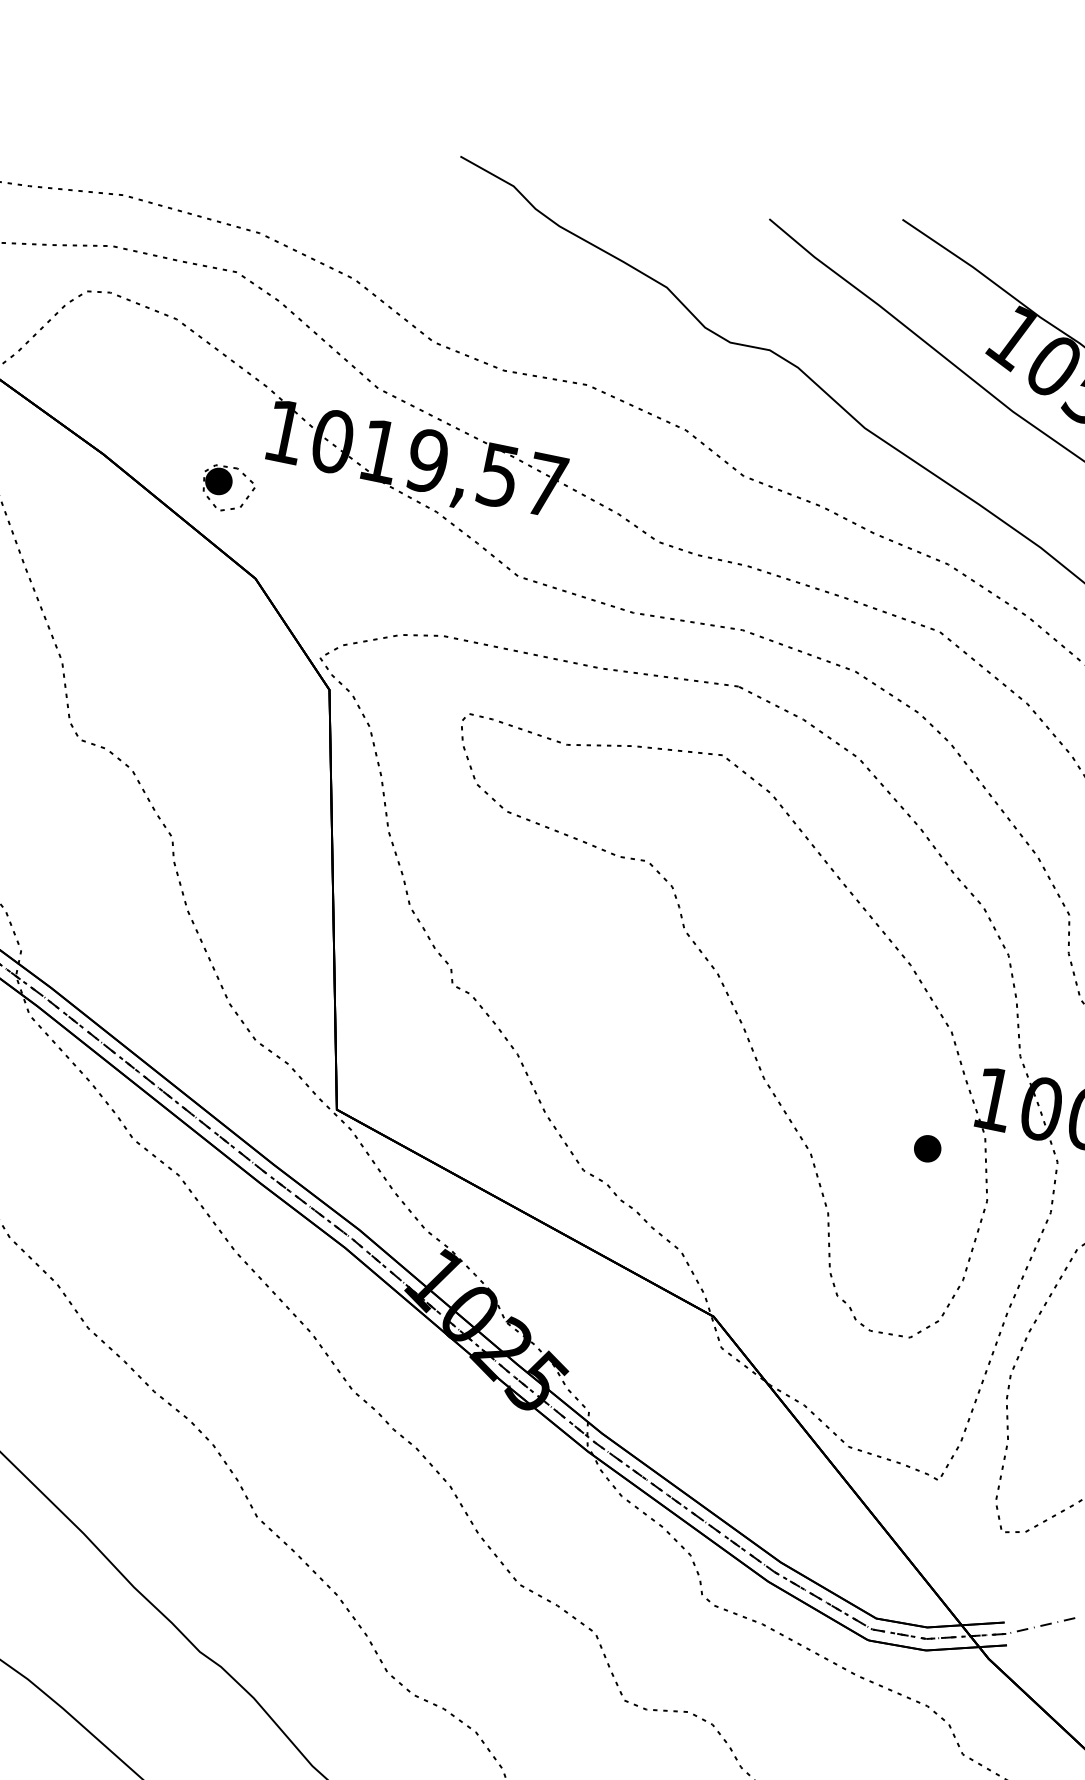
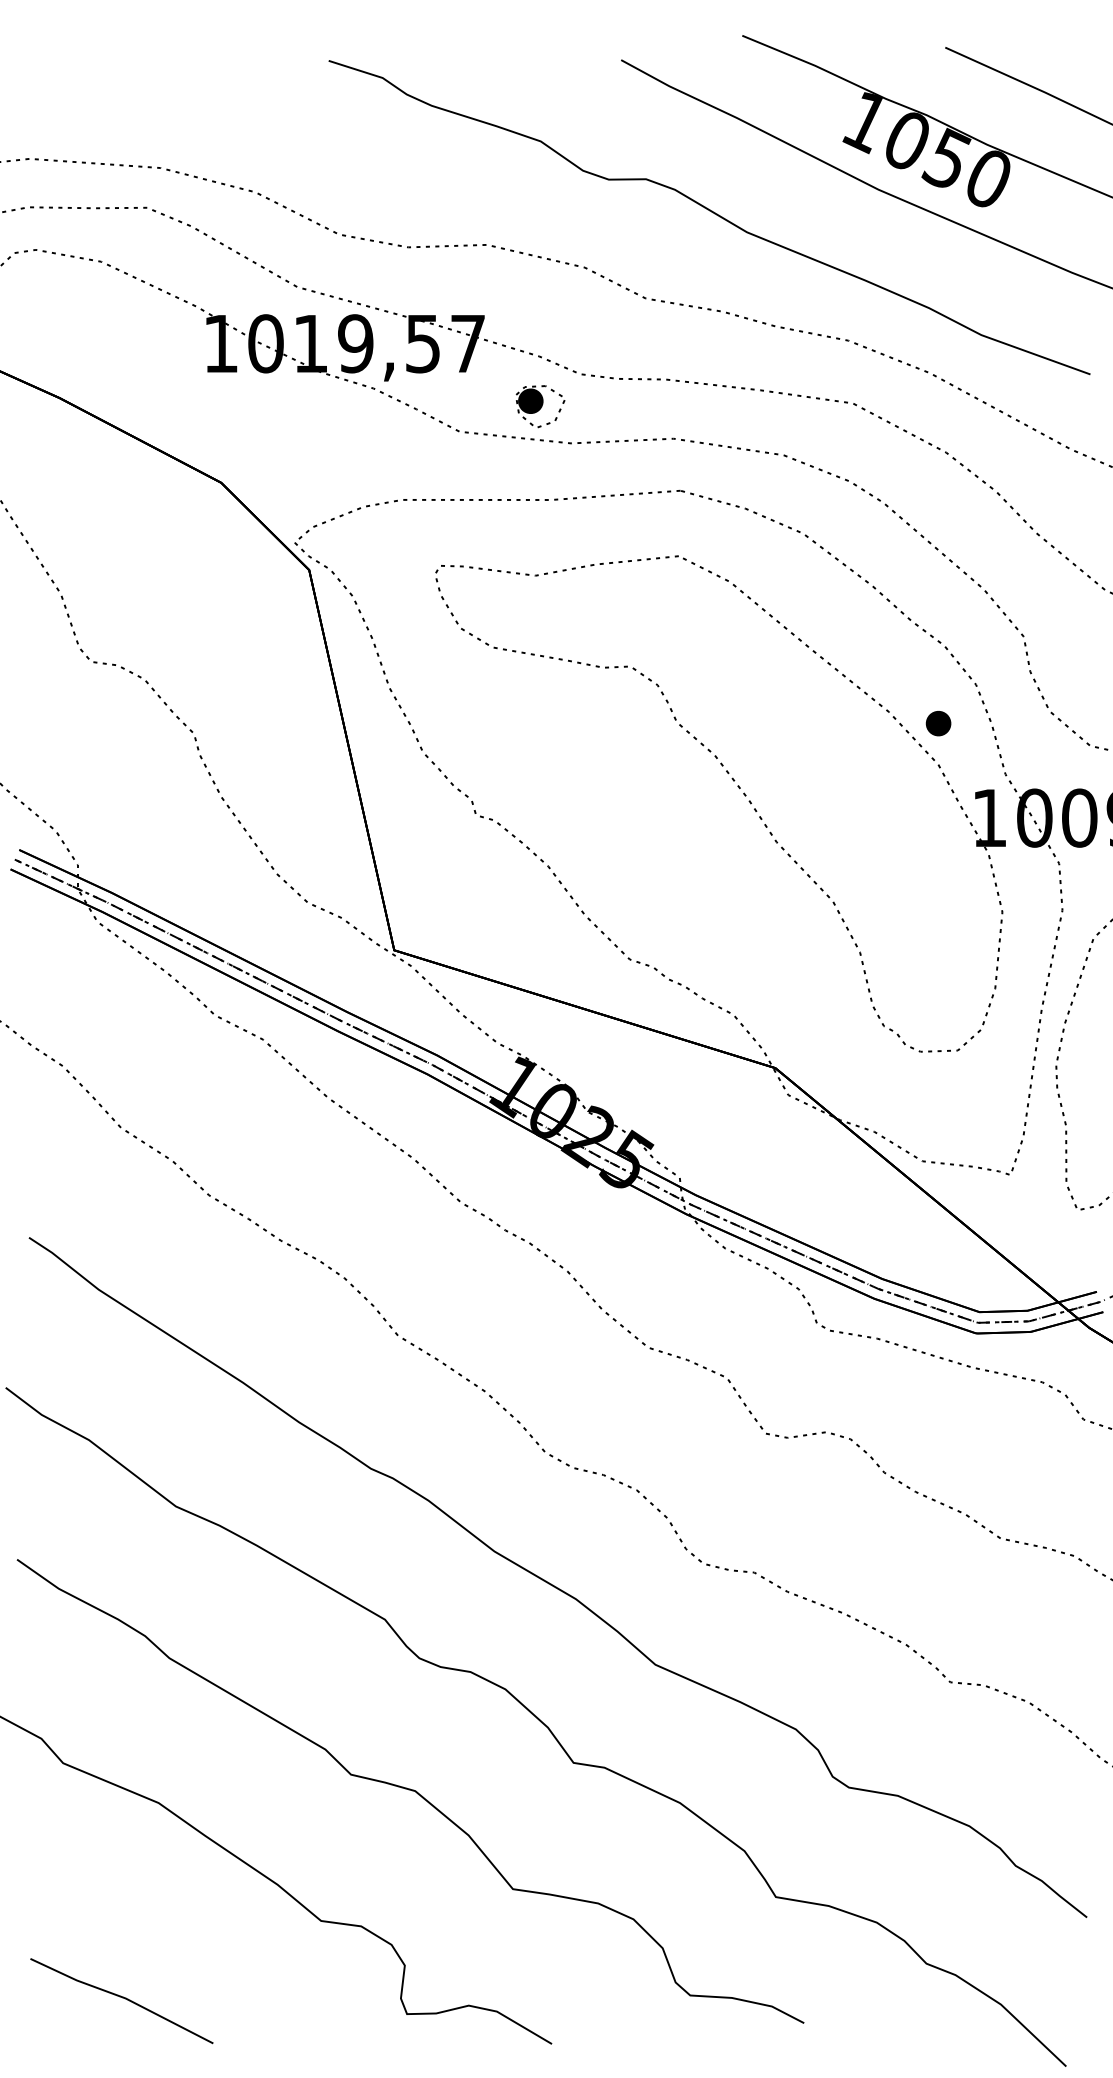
part: (227, 489) -> (540, 406), moved
part: (927, 1148) -> (938, 723), moved

